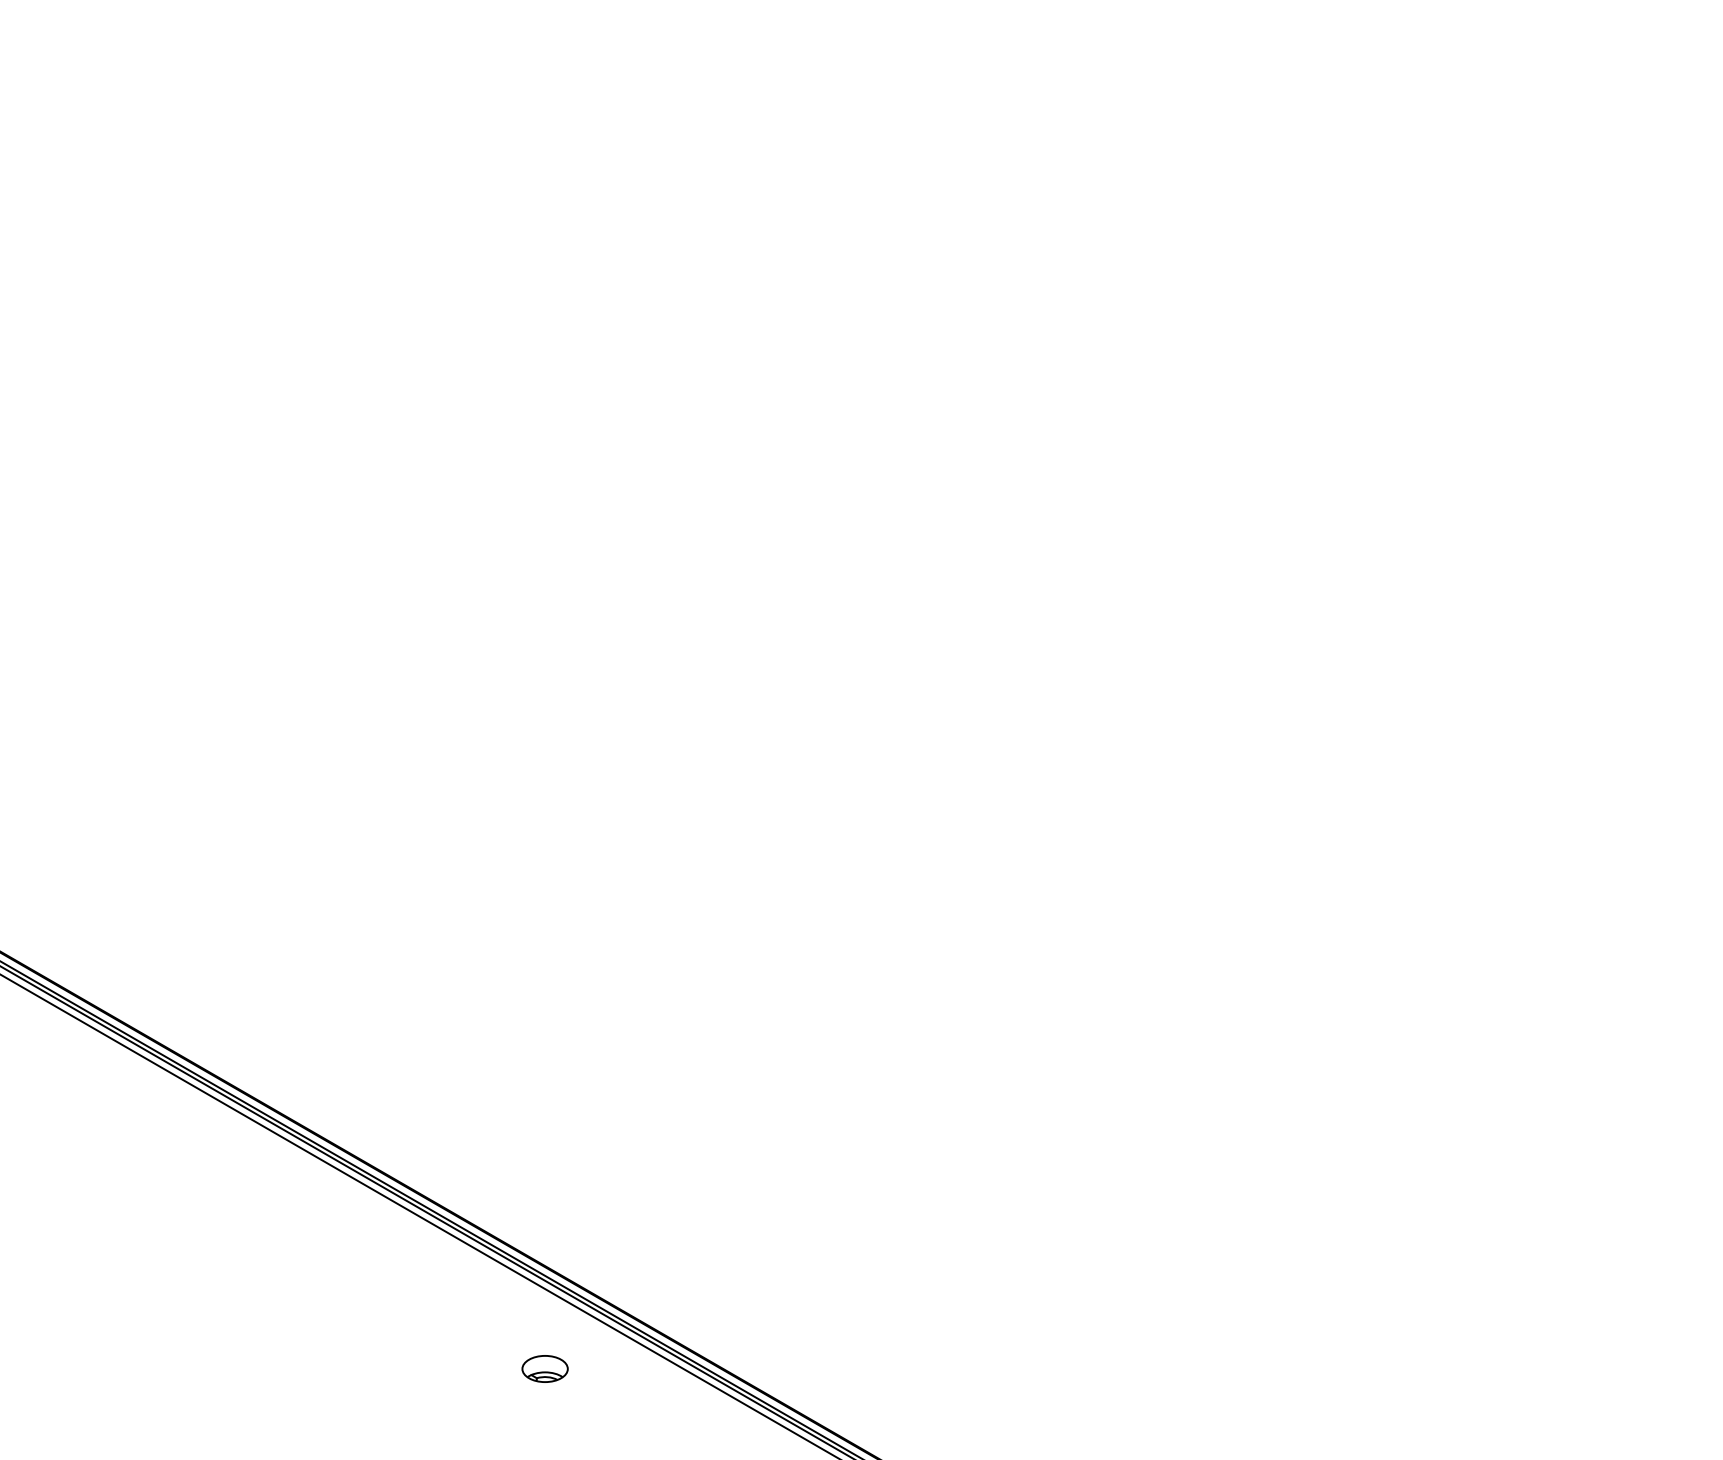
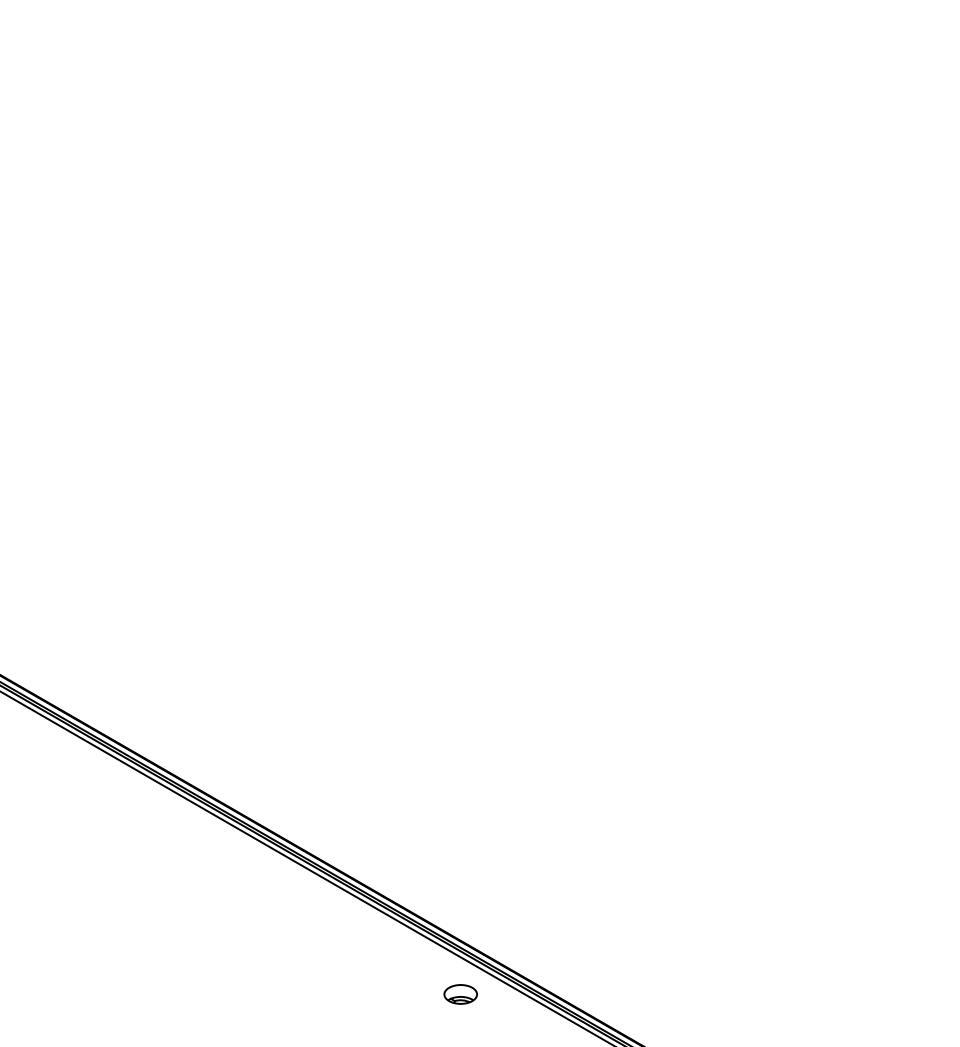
part: (544, 1368) -> (460, 994), moved

